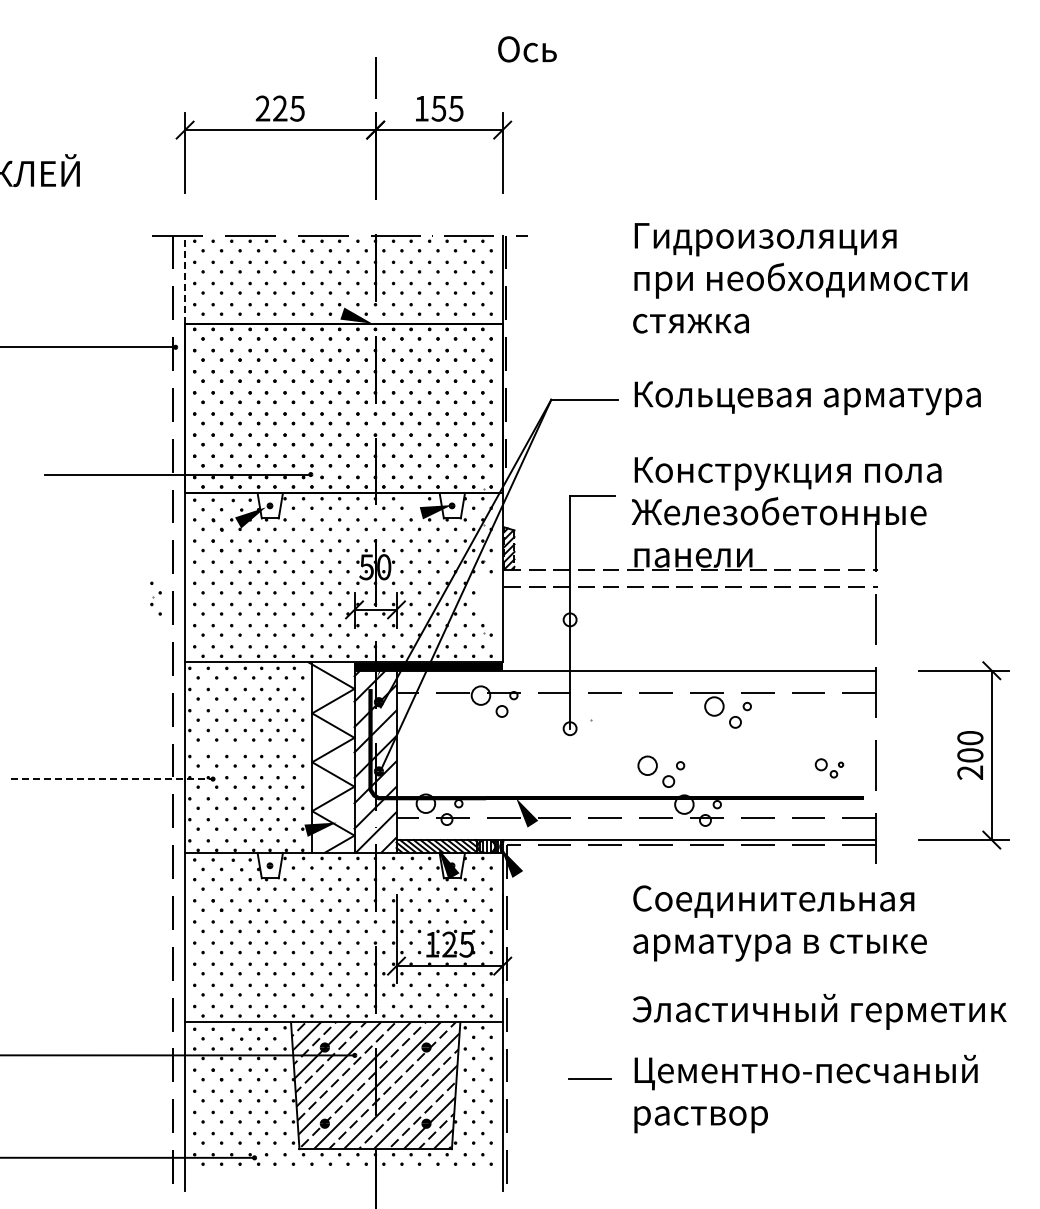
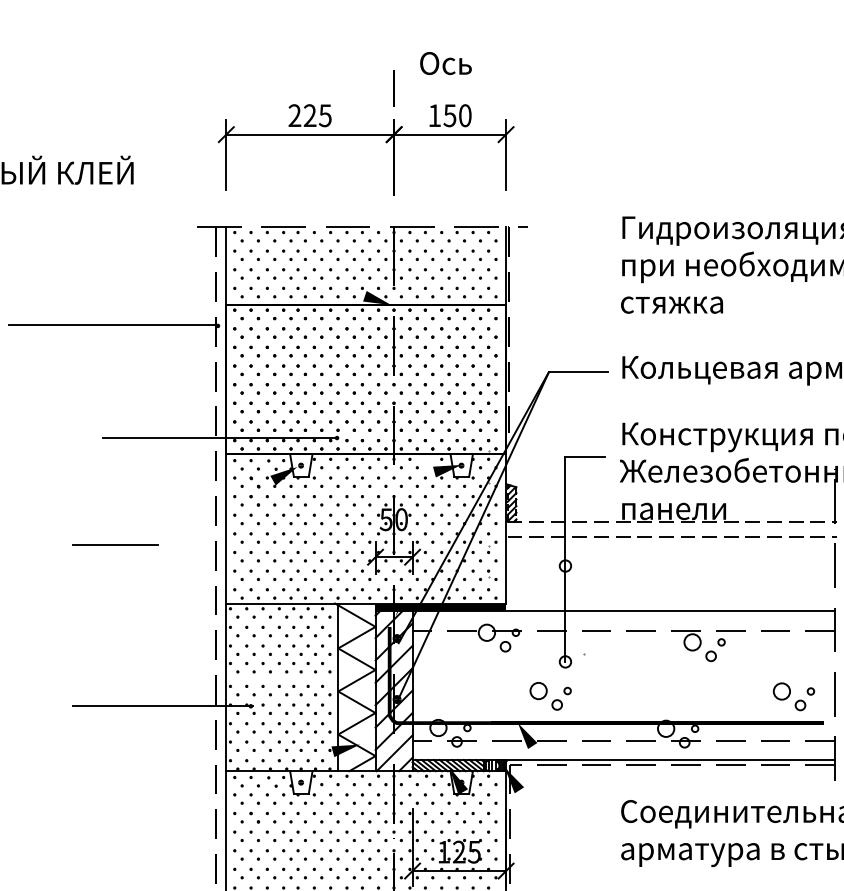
text: (527, 49) -> (446, 63), moved
text: (455, 108) -> (464, 115), 155 -> 150
line: (185, 279) -> (226, 266), dashed -> solid
line: (59, 596) -> (115, 545), added
part: (155, 598) -> (491, 547), moved
part: (829, 768) -> (793, 696), size x1.67
part: (661, 771) -> (550, 696), moved
line: (113, 779) -> (163, 706), dashed -> solid

